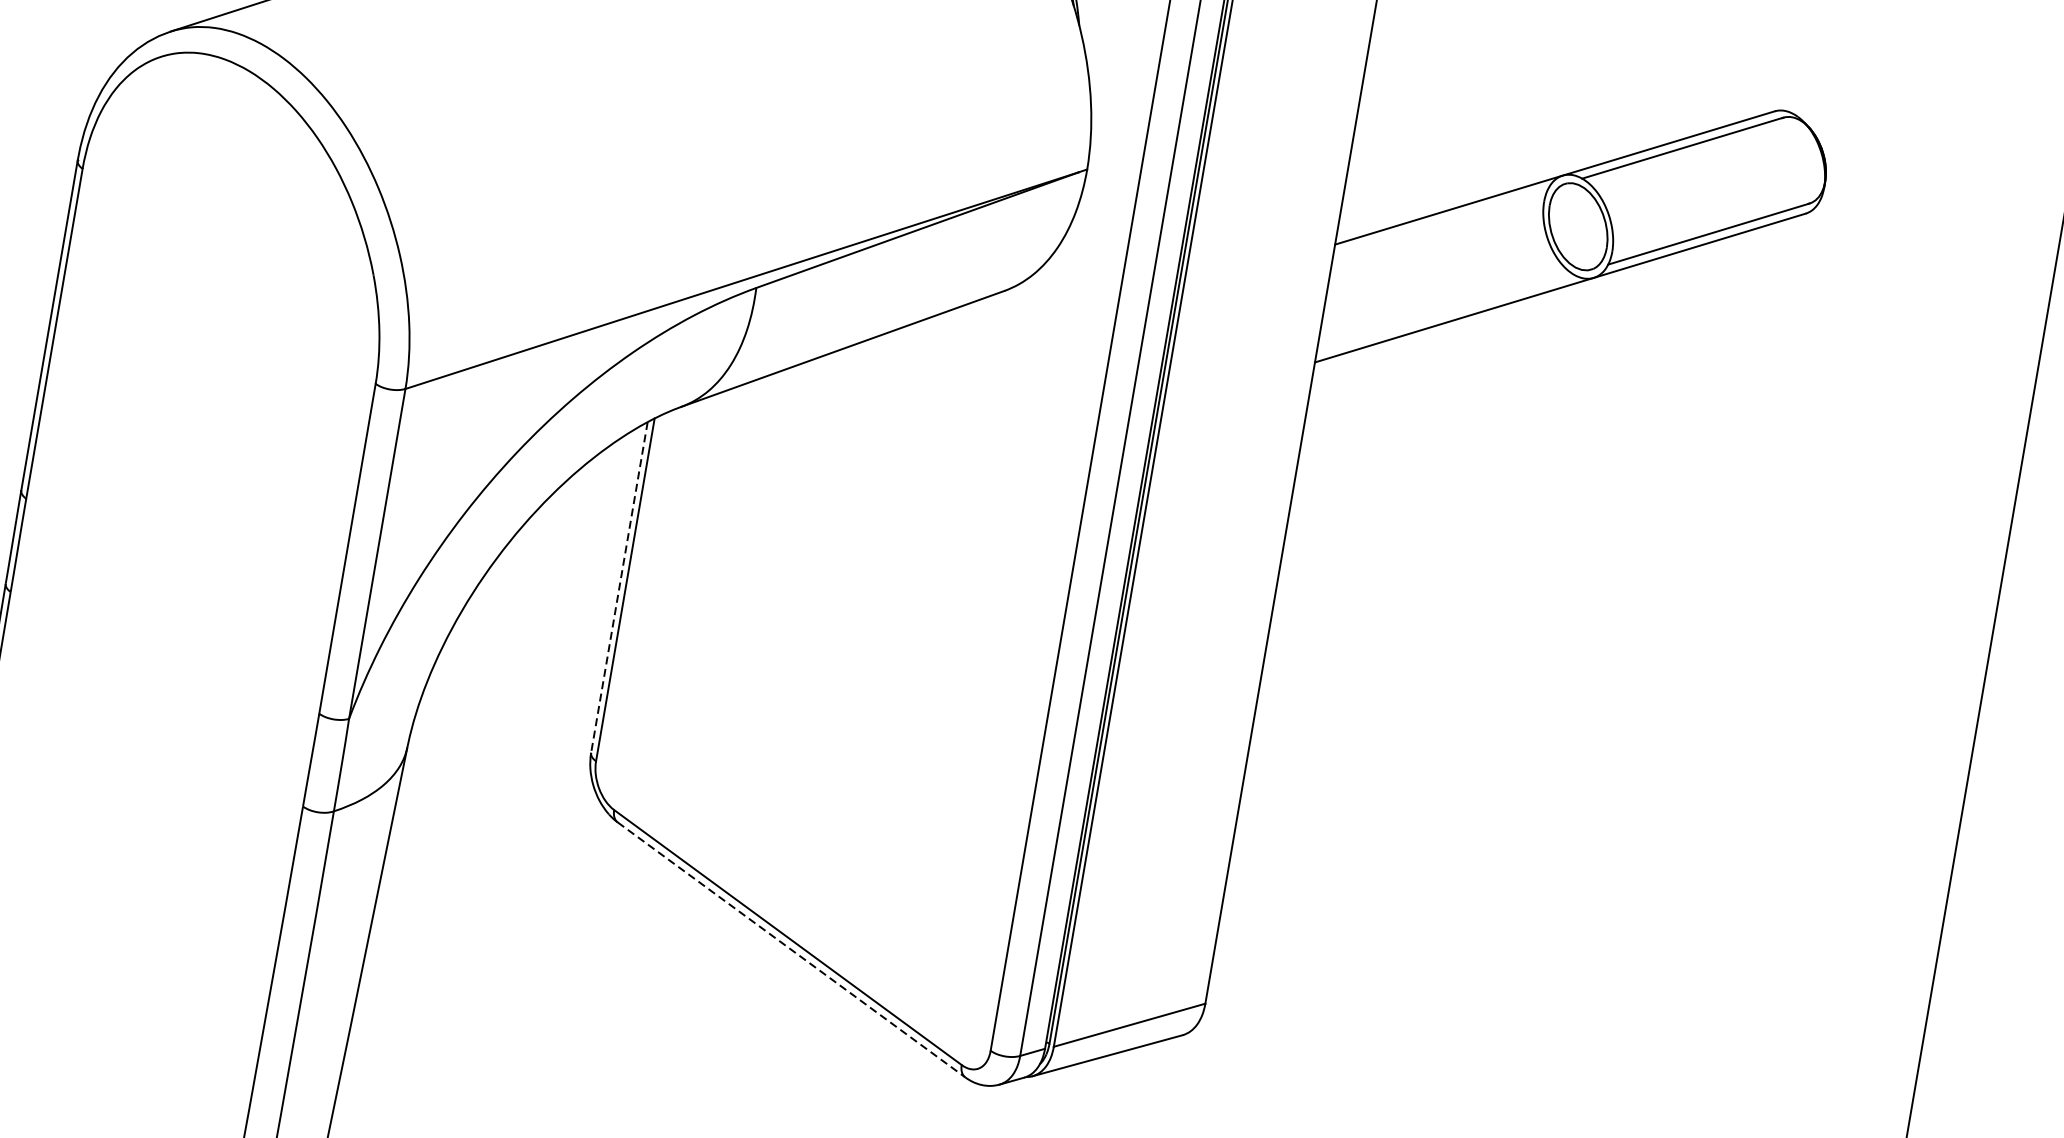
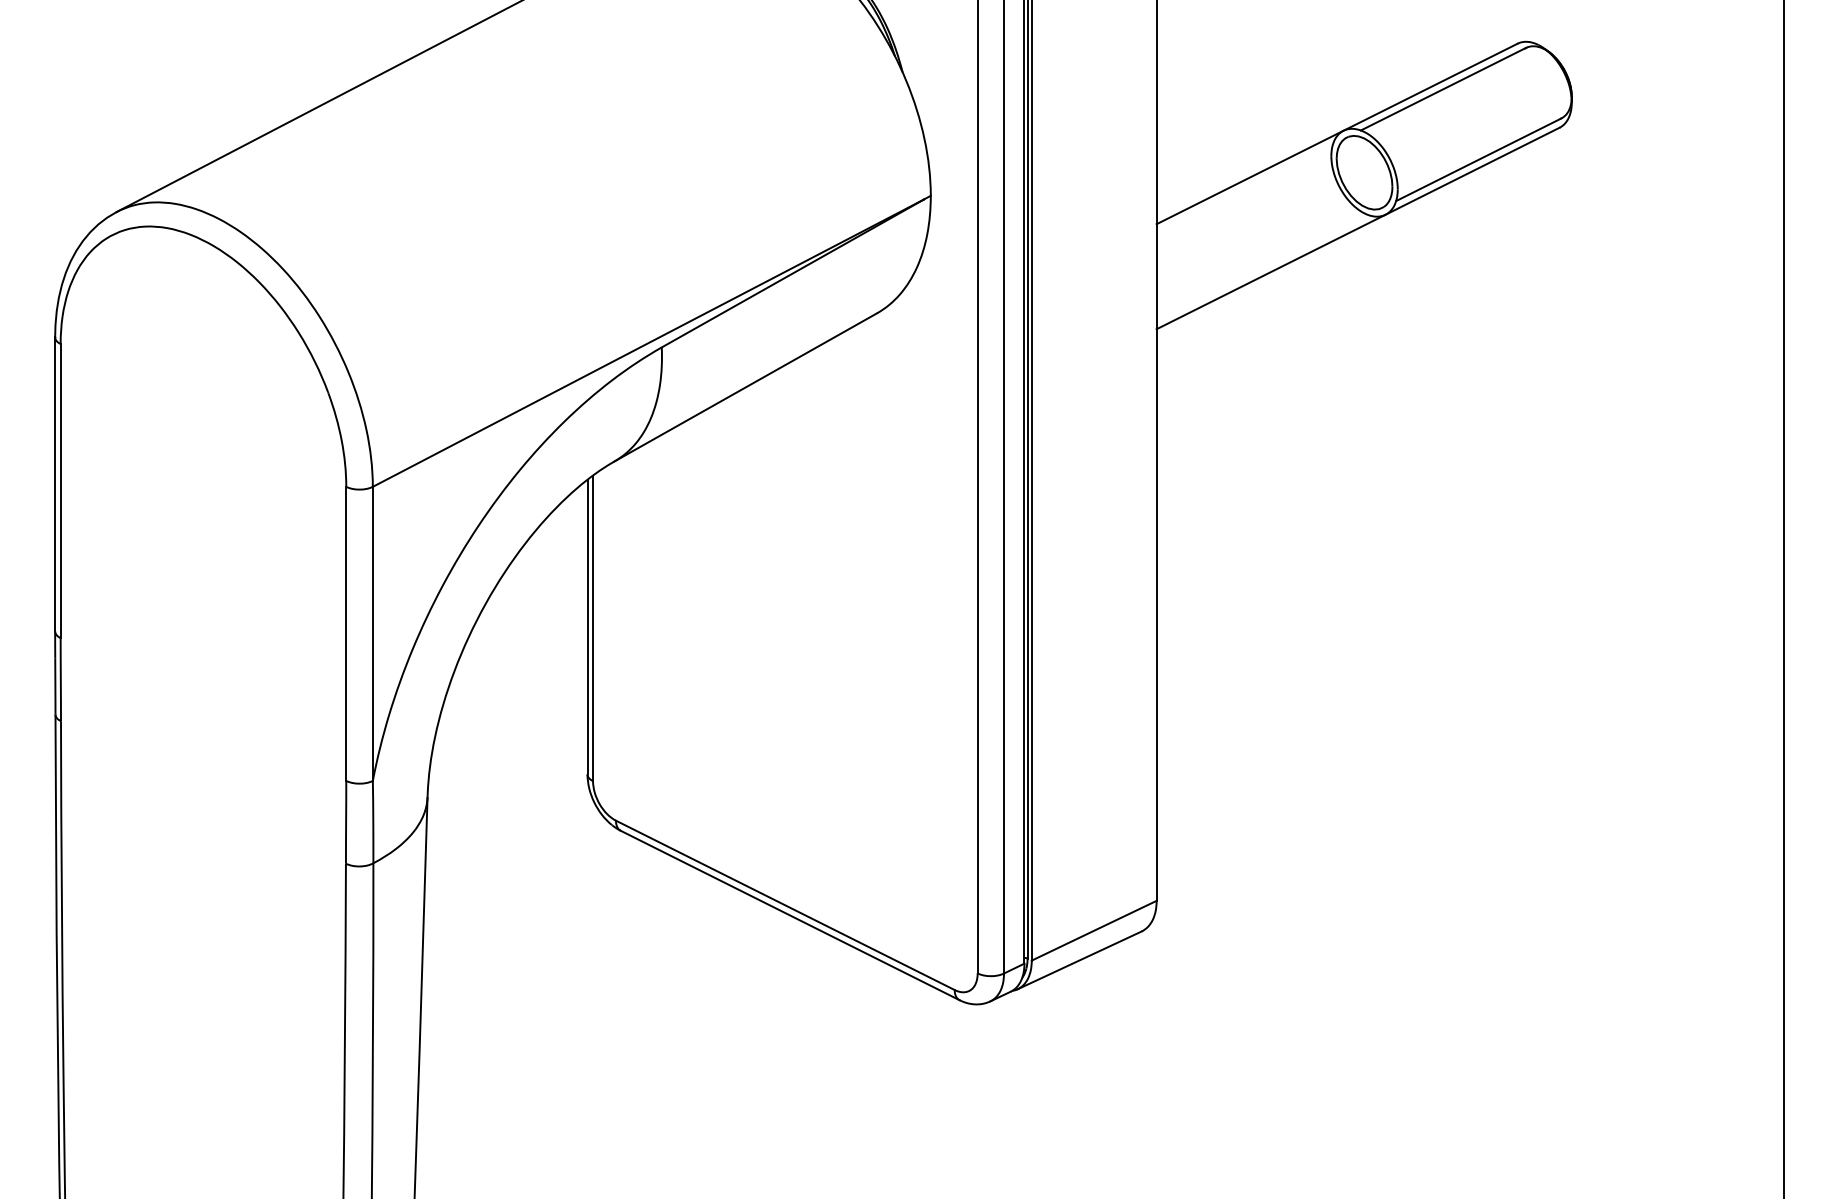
line: (619, 587) -> (587, 627), dashed -> solid
line: (791, 949) -> (790, 915), dashed -> solid

